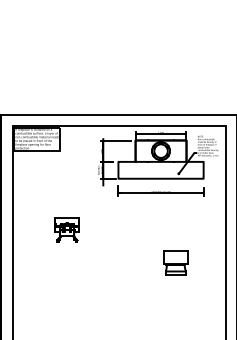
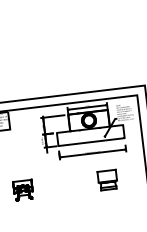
part: (175, 262) -> (107, 180), moved

